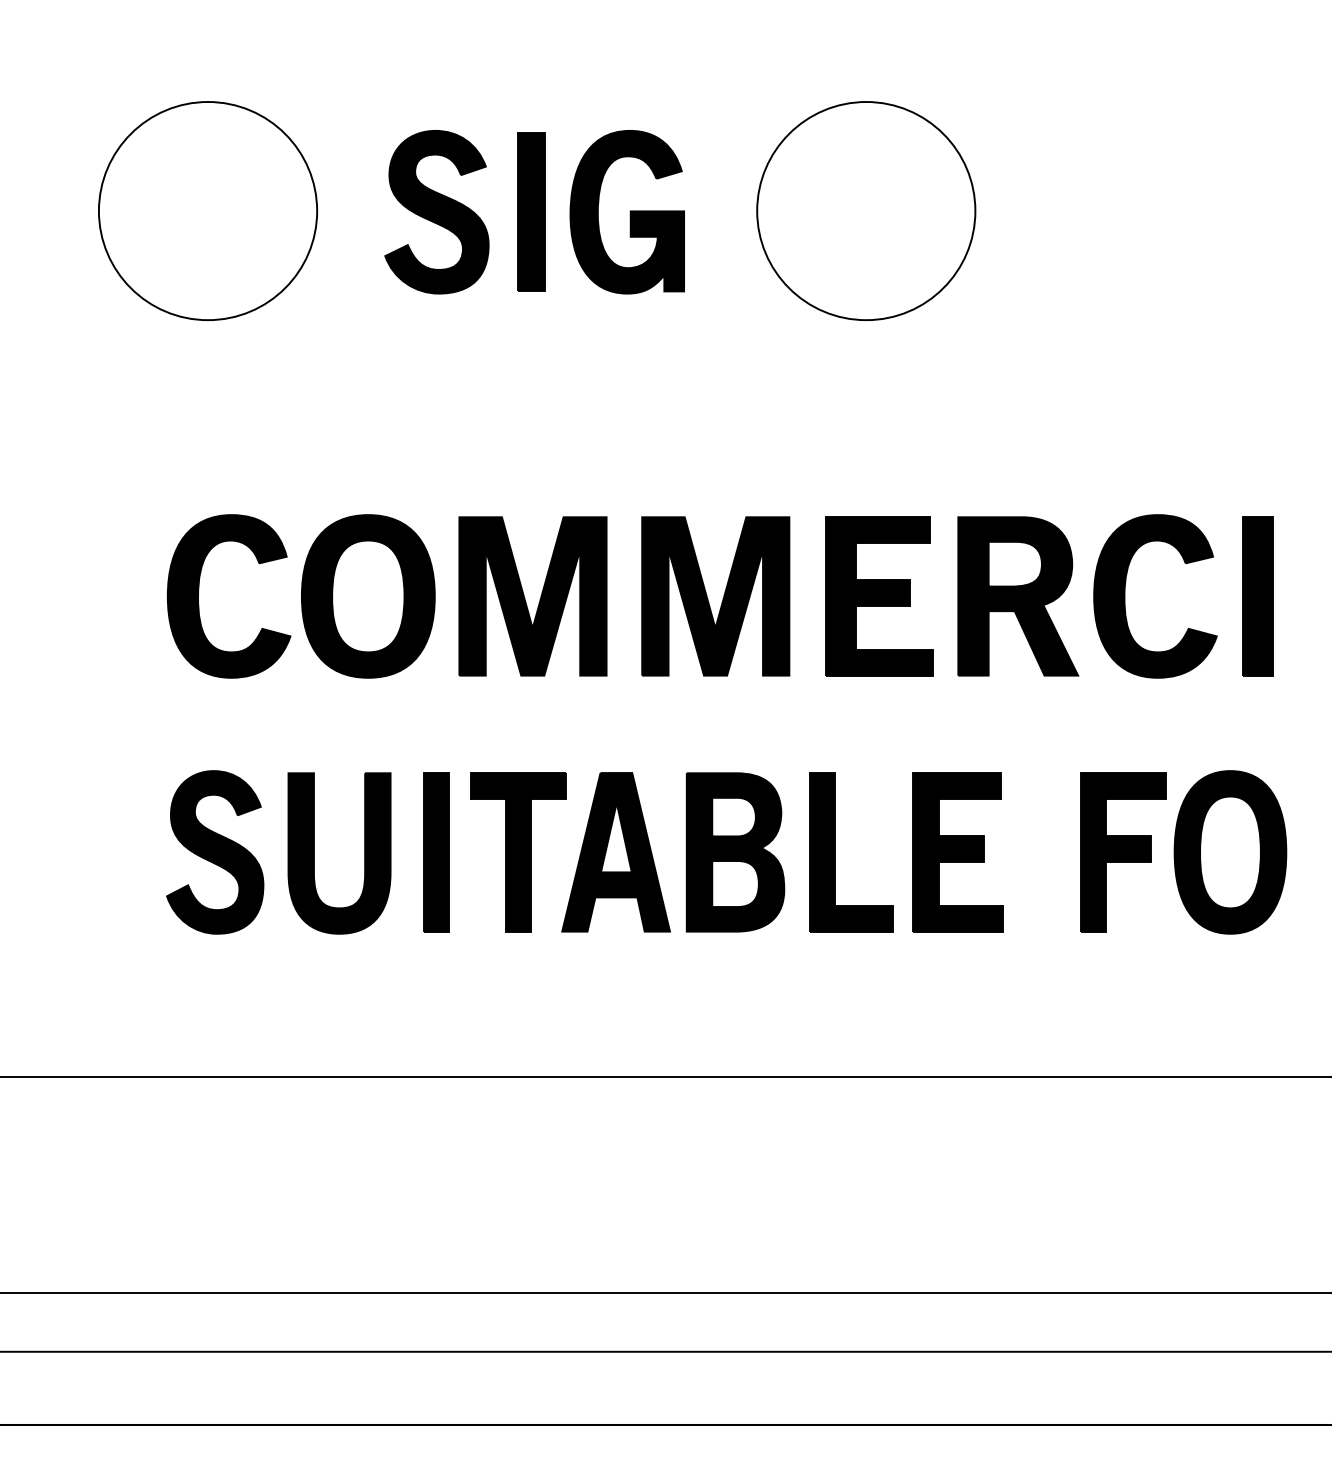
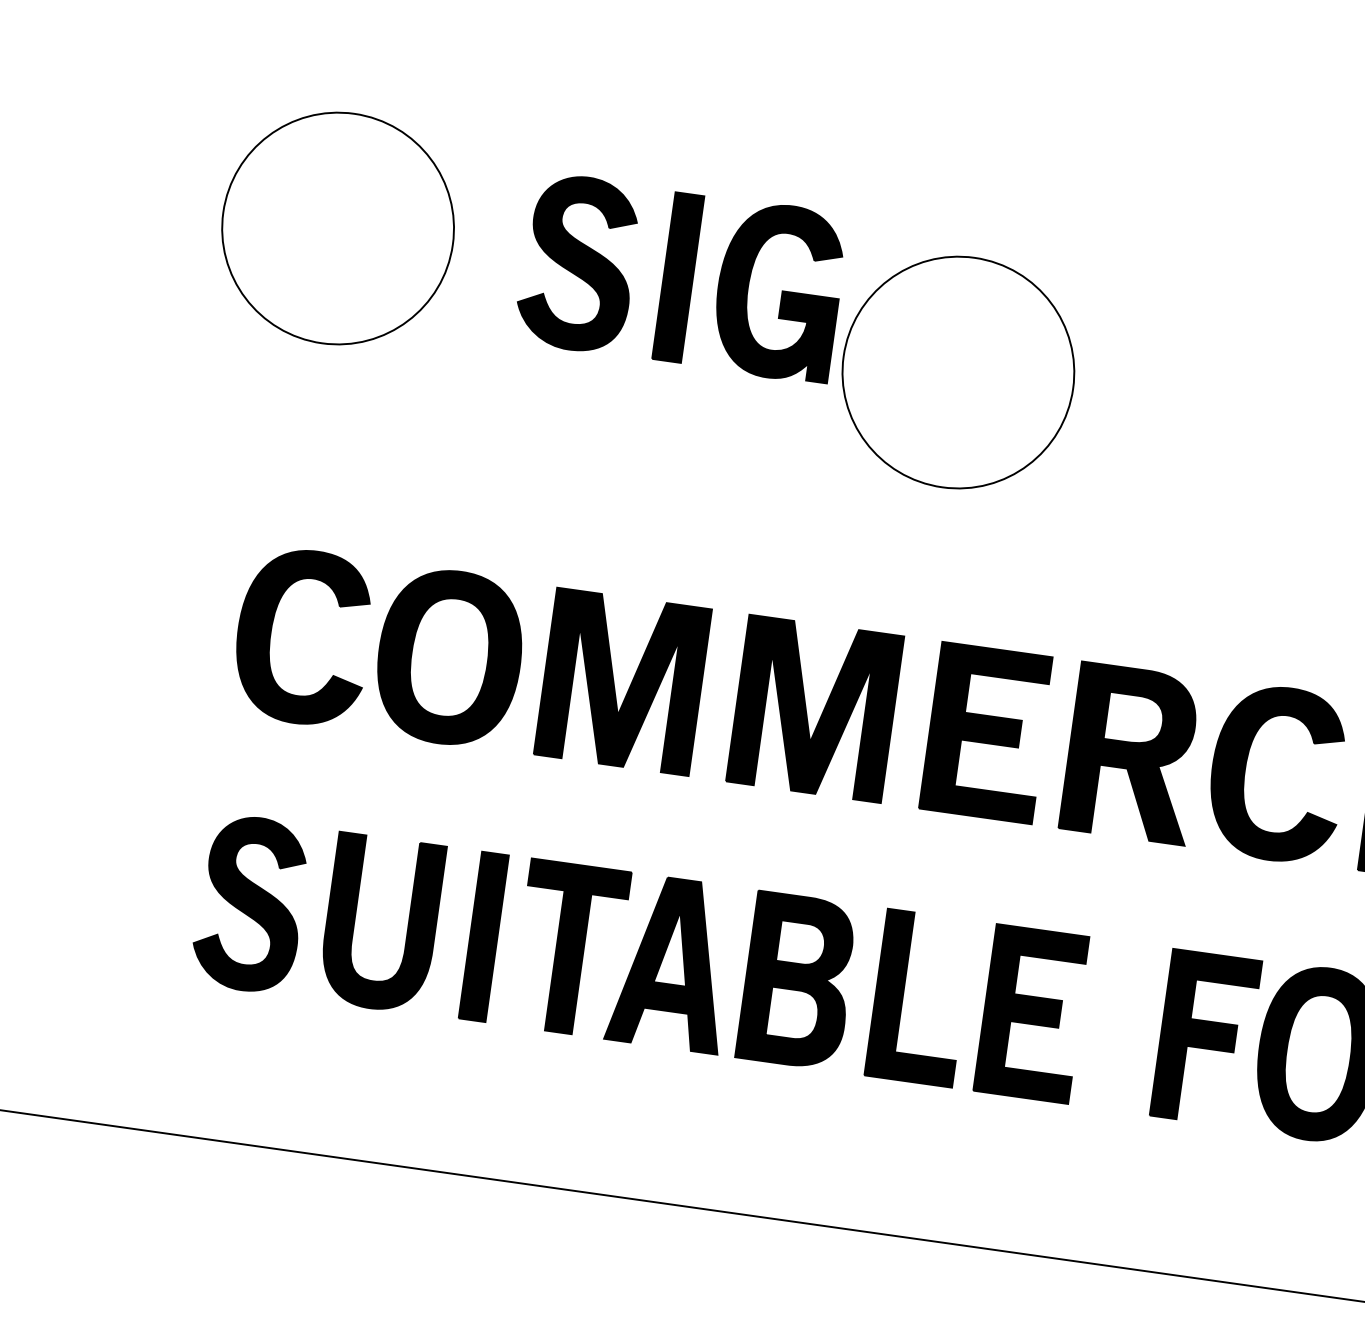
part: (866, 211) -> (958, 373), moved

